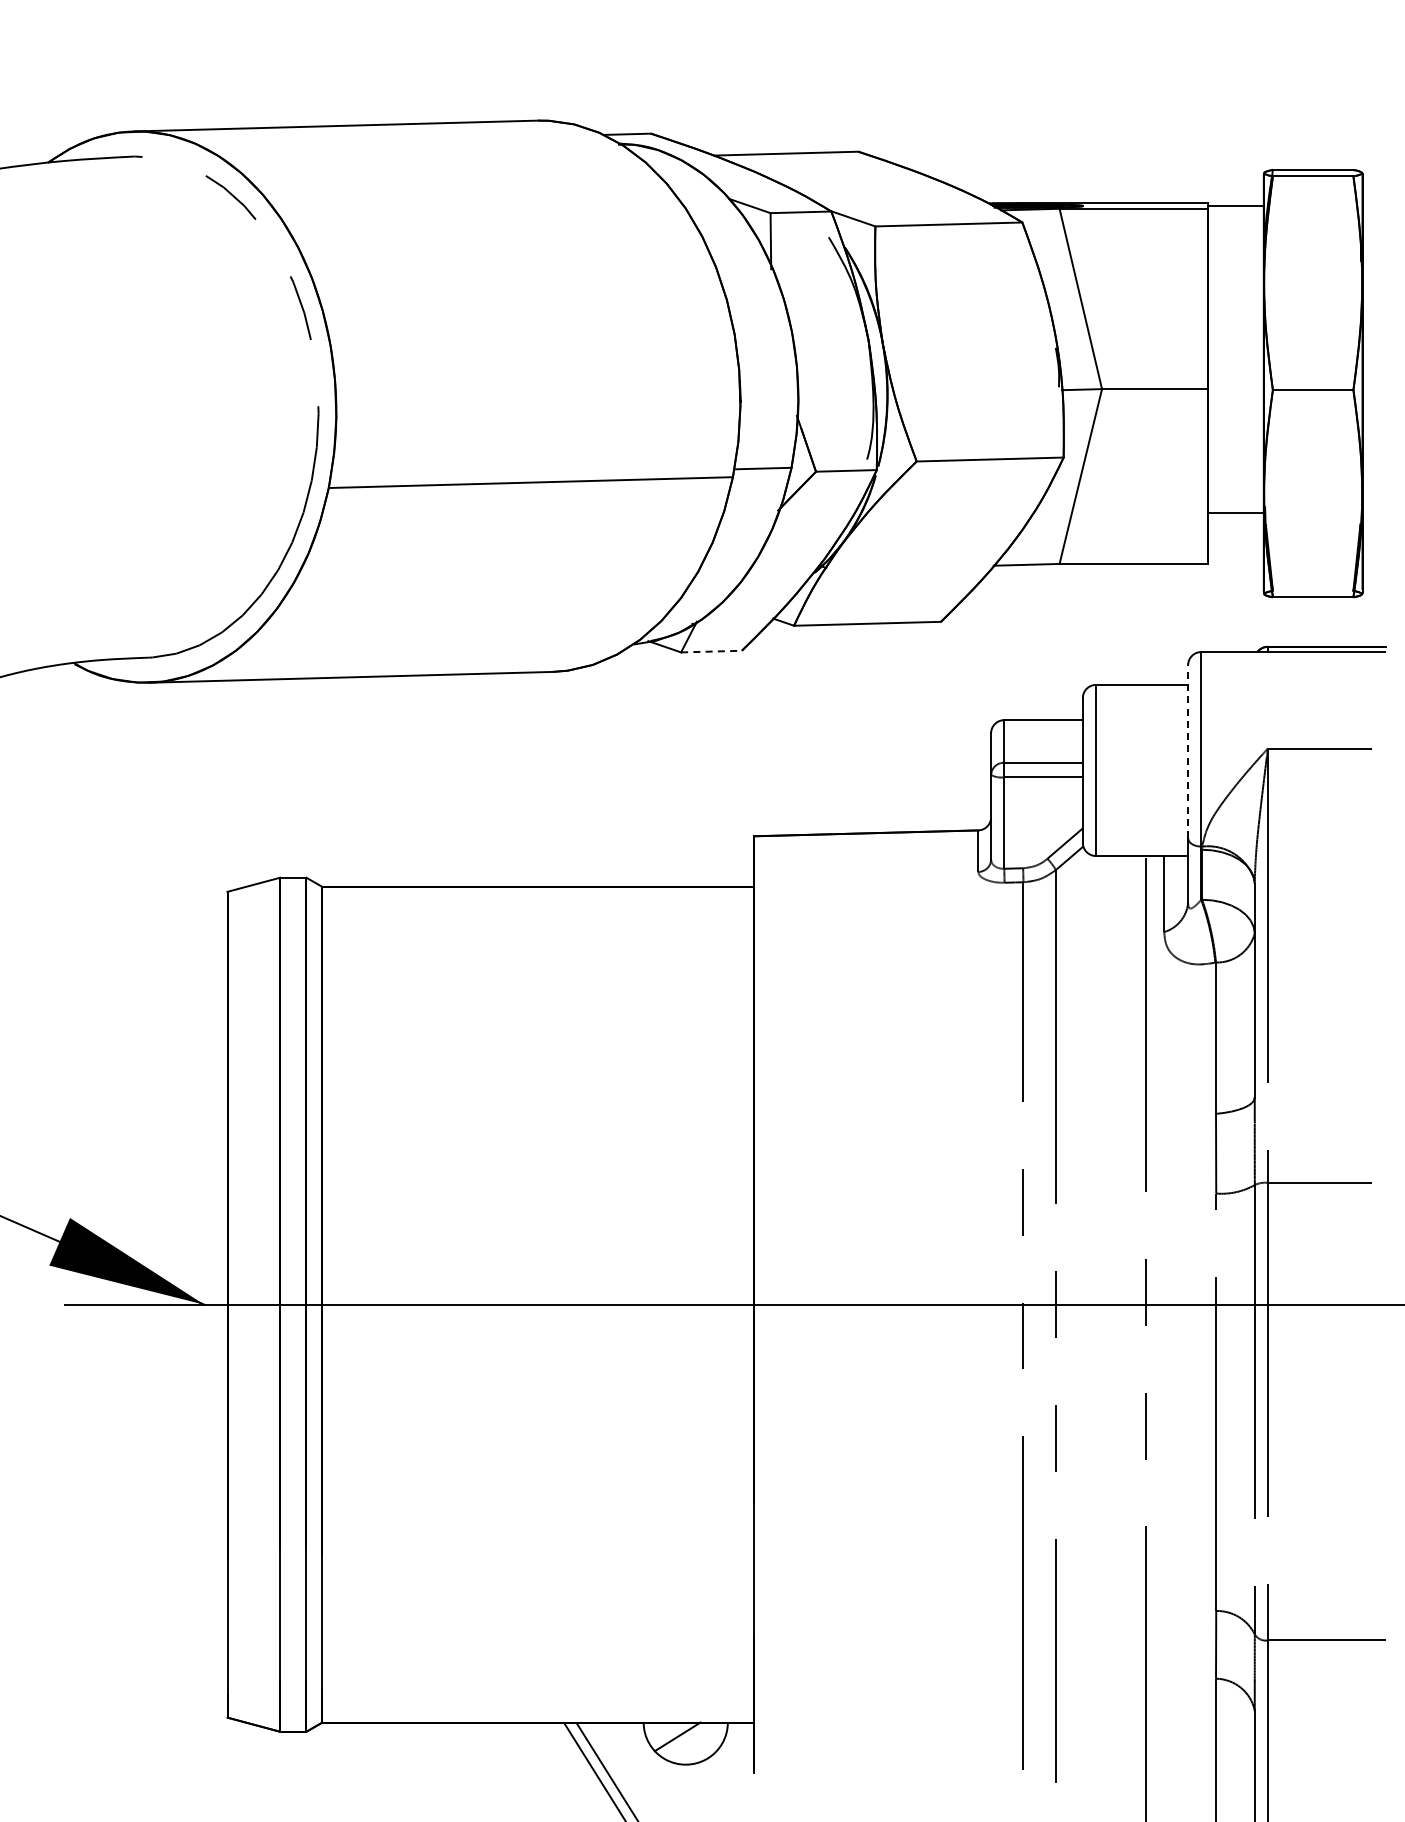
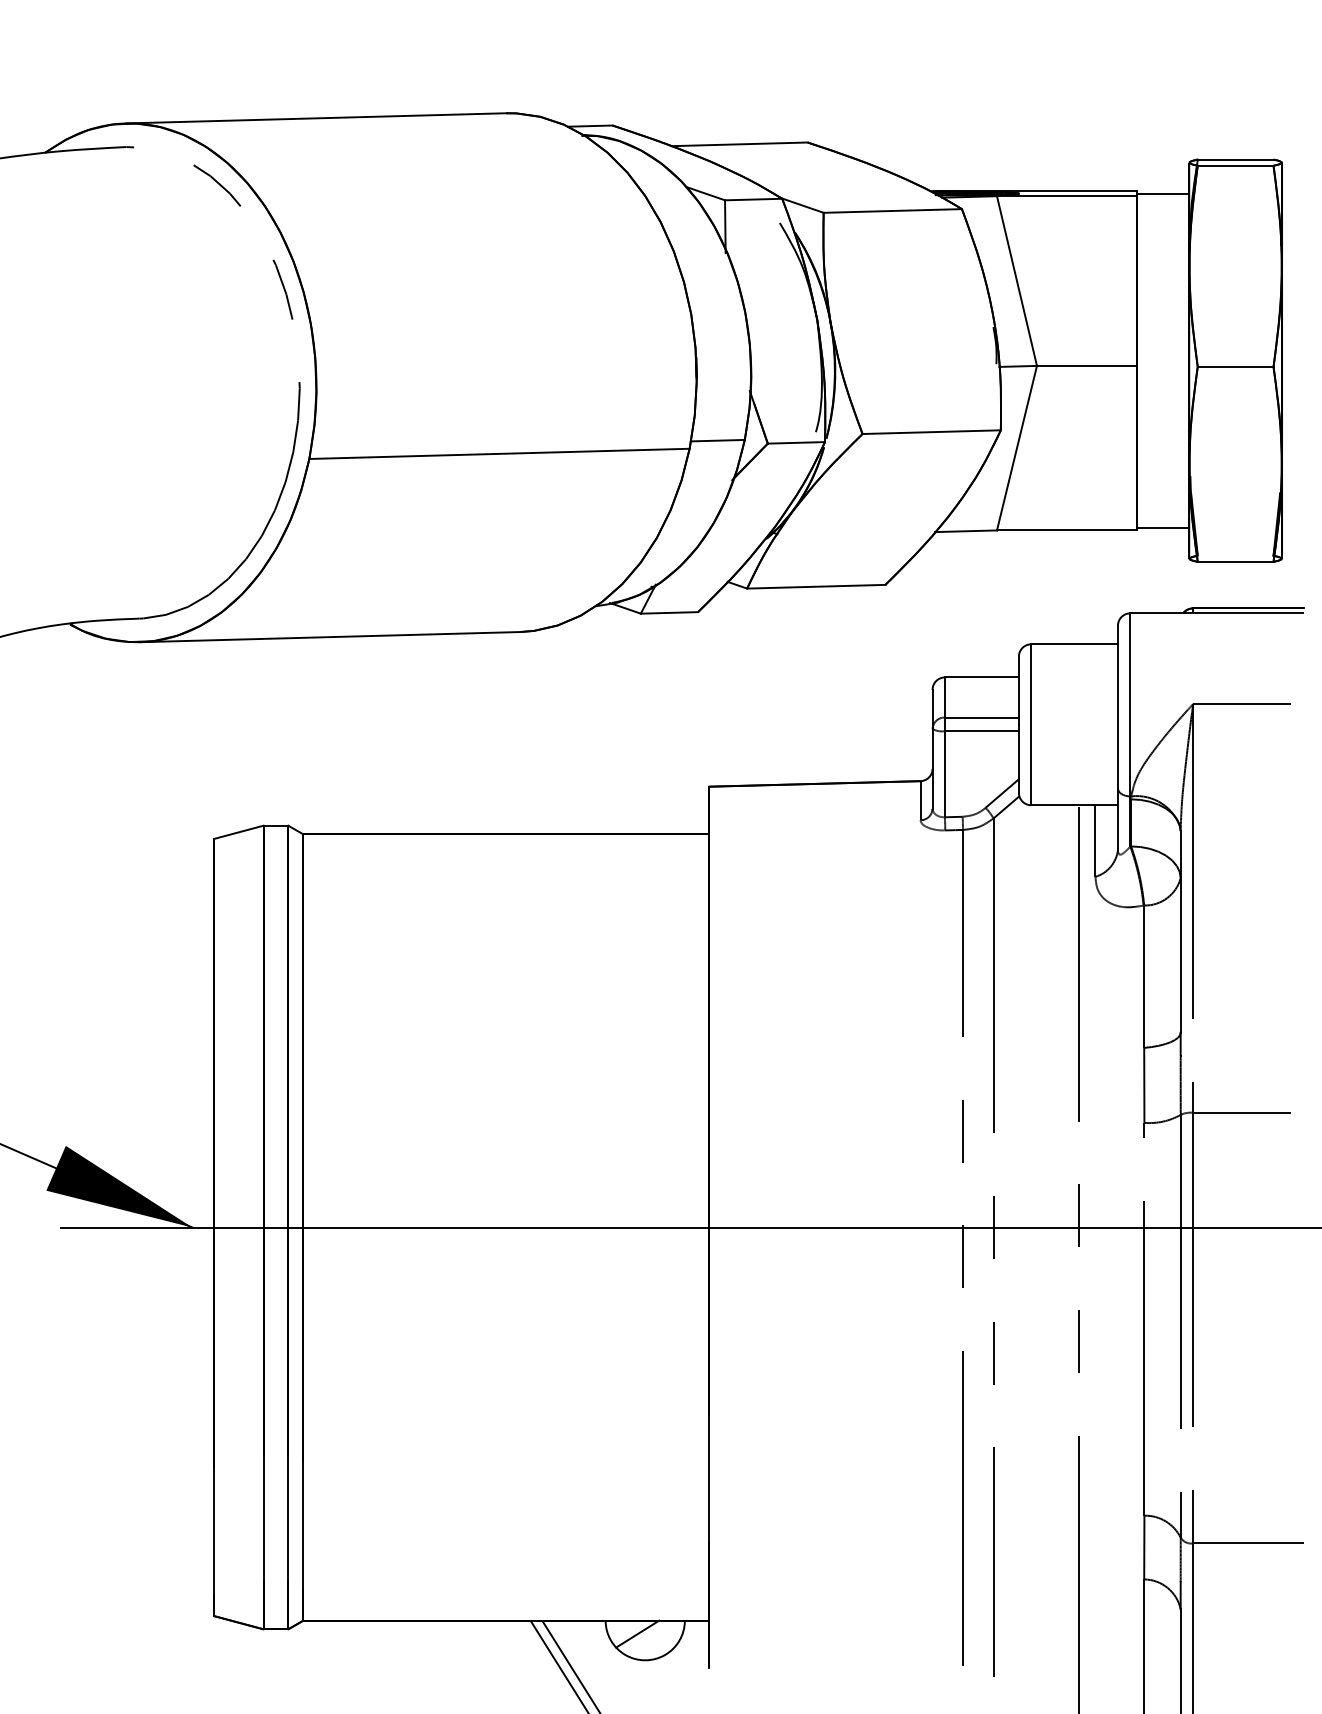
line: (1235, 513) -> (1162, 528), moved
line: (712, 651) -> (670, 612), dashed -> solid
line: (1188, 751) -> (1118, 706), dashed -> solid

